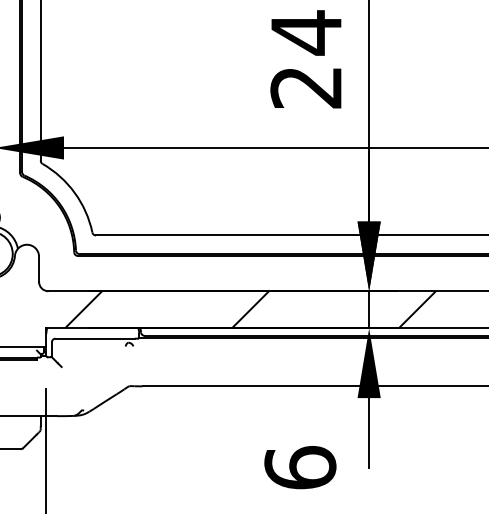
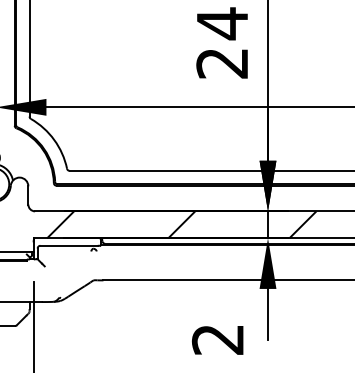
text: (299, 466) -> (217, 338), 6 -> 2

